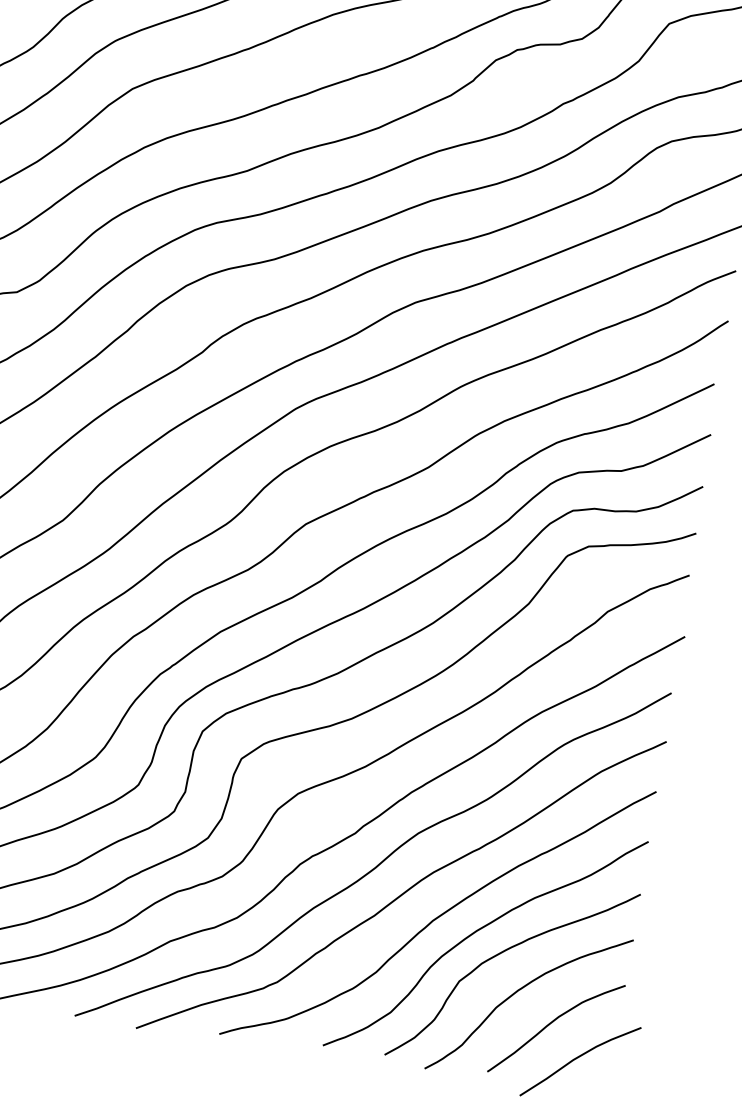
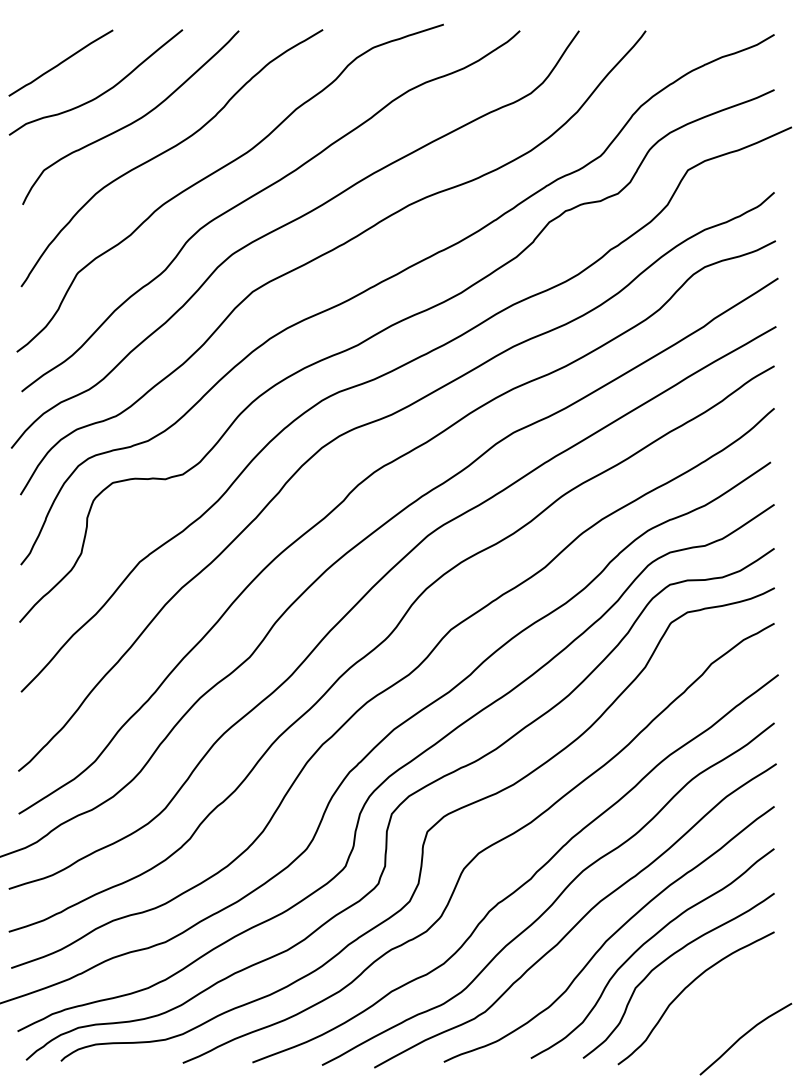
curve: (553, 1022) -> (718, 1010), removed

